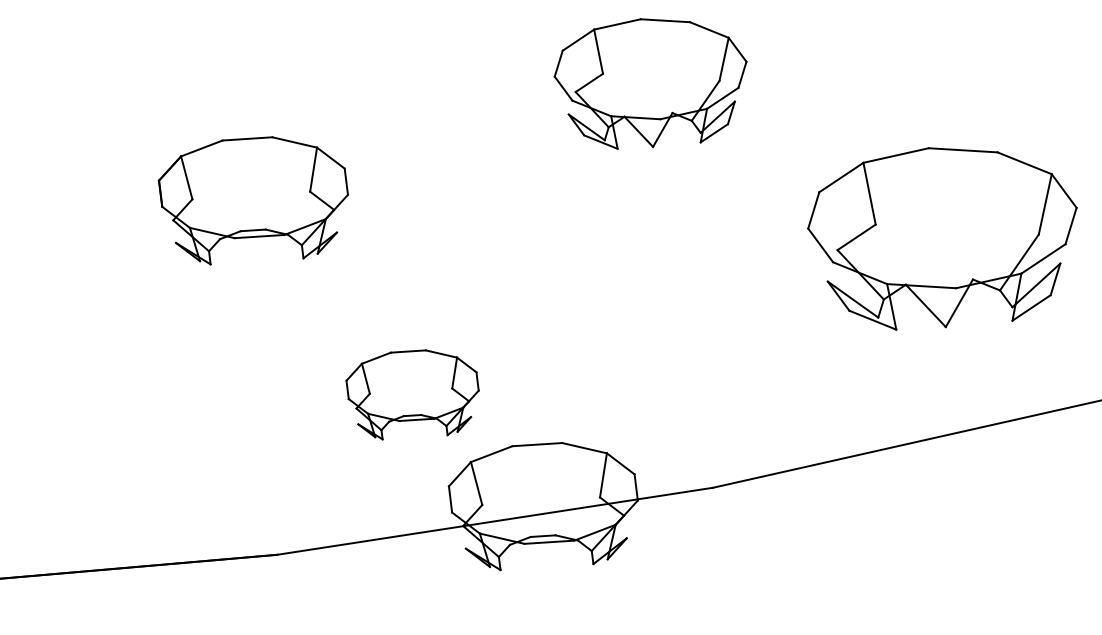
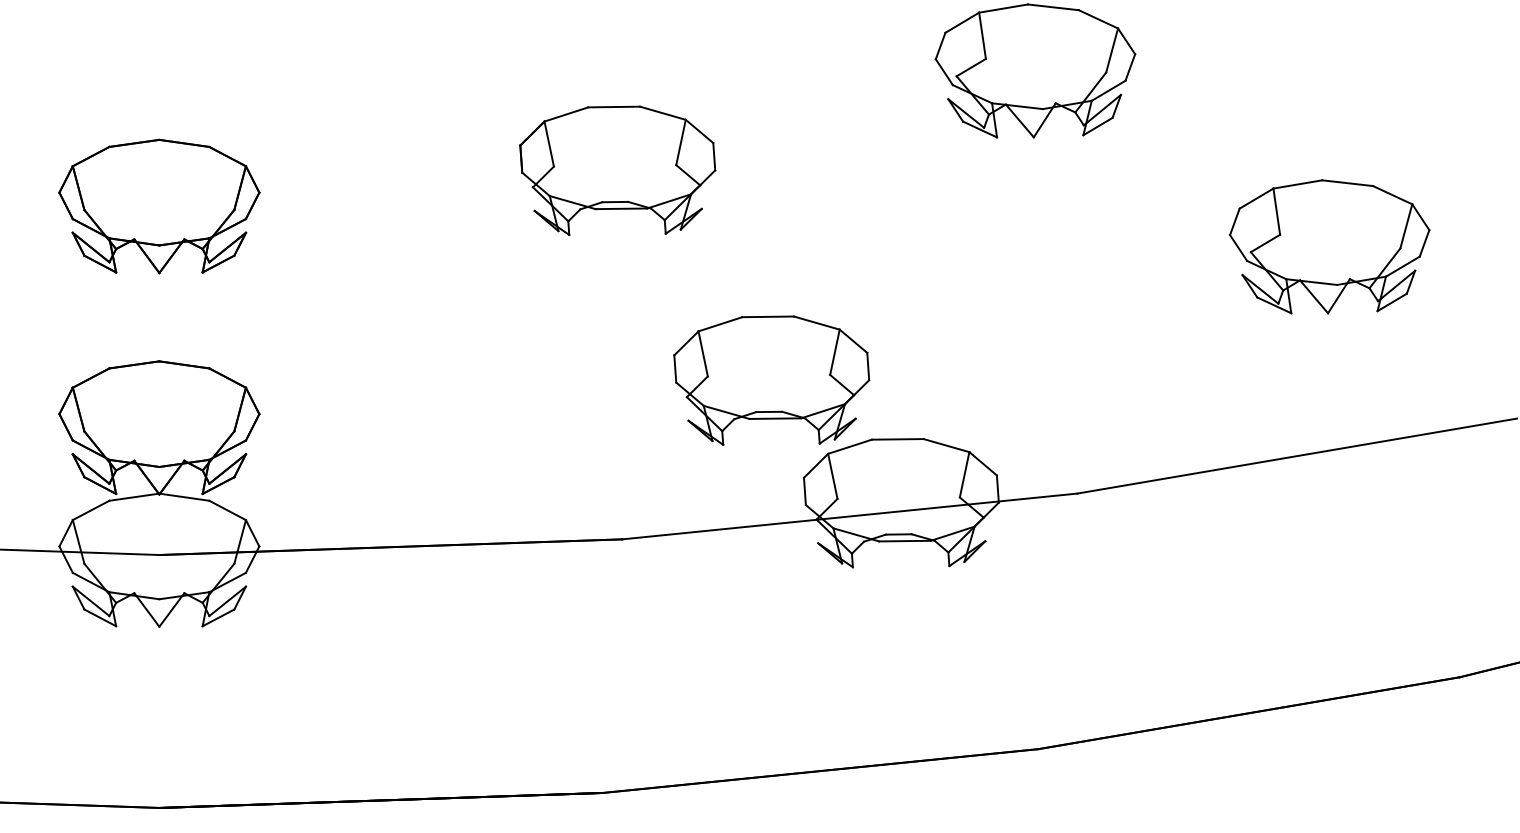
part: (943, 237) -> (1329, 246), size x0.71
part: (412, 394) -> (771, 380), size x1.43

